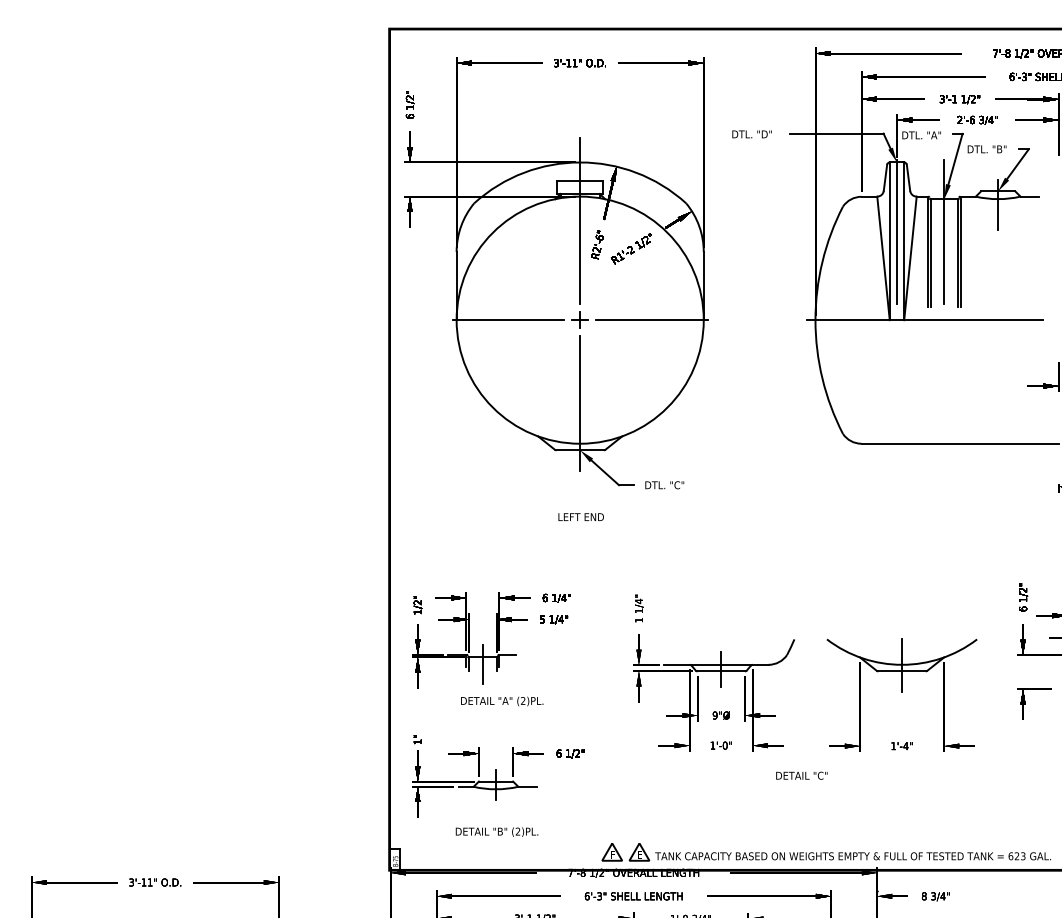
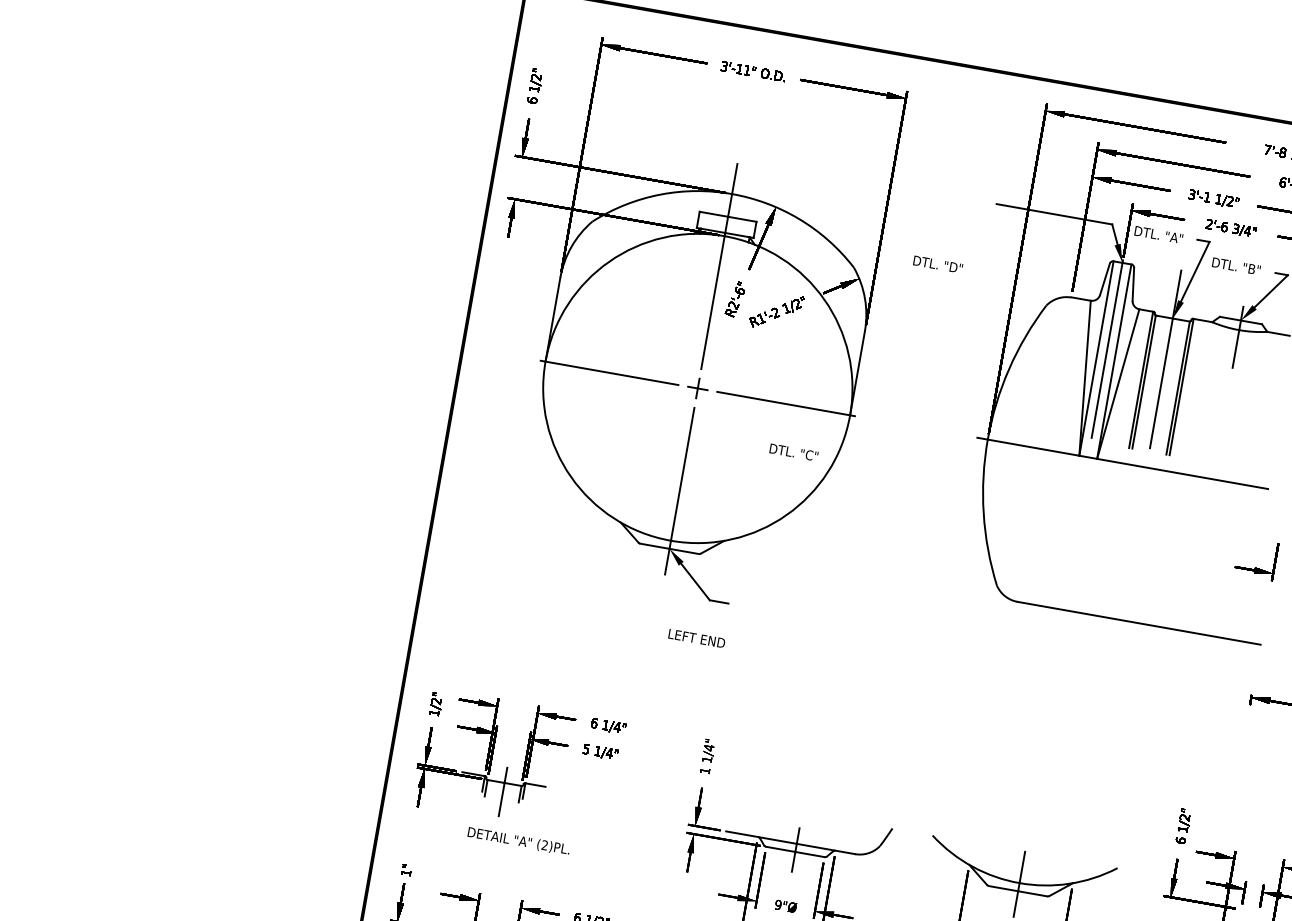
text: (751, 134) -> (937, 264), moved
text: (664, 485) -> (793, 452), moved
text: (580, 516) -> (696, 637), moved

